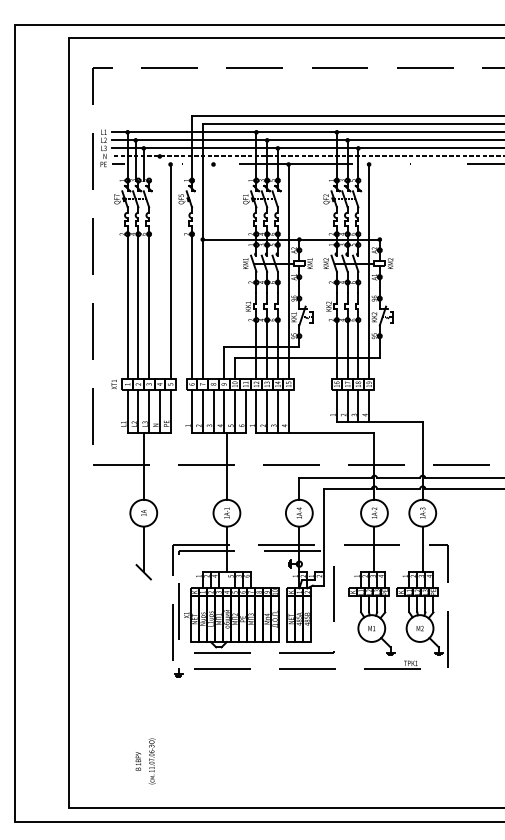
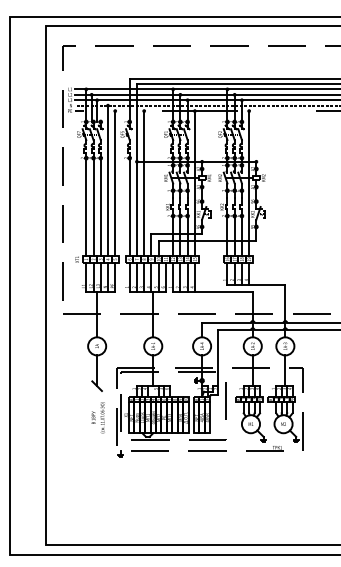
line: (160, 267) -> (108, 180), added
line: (213, 271) -> (144, 183), added
text: (144, 760) -> (97, 417), moved

